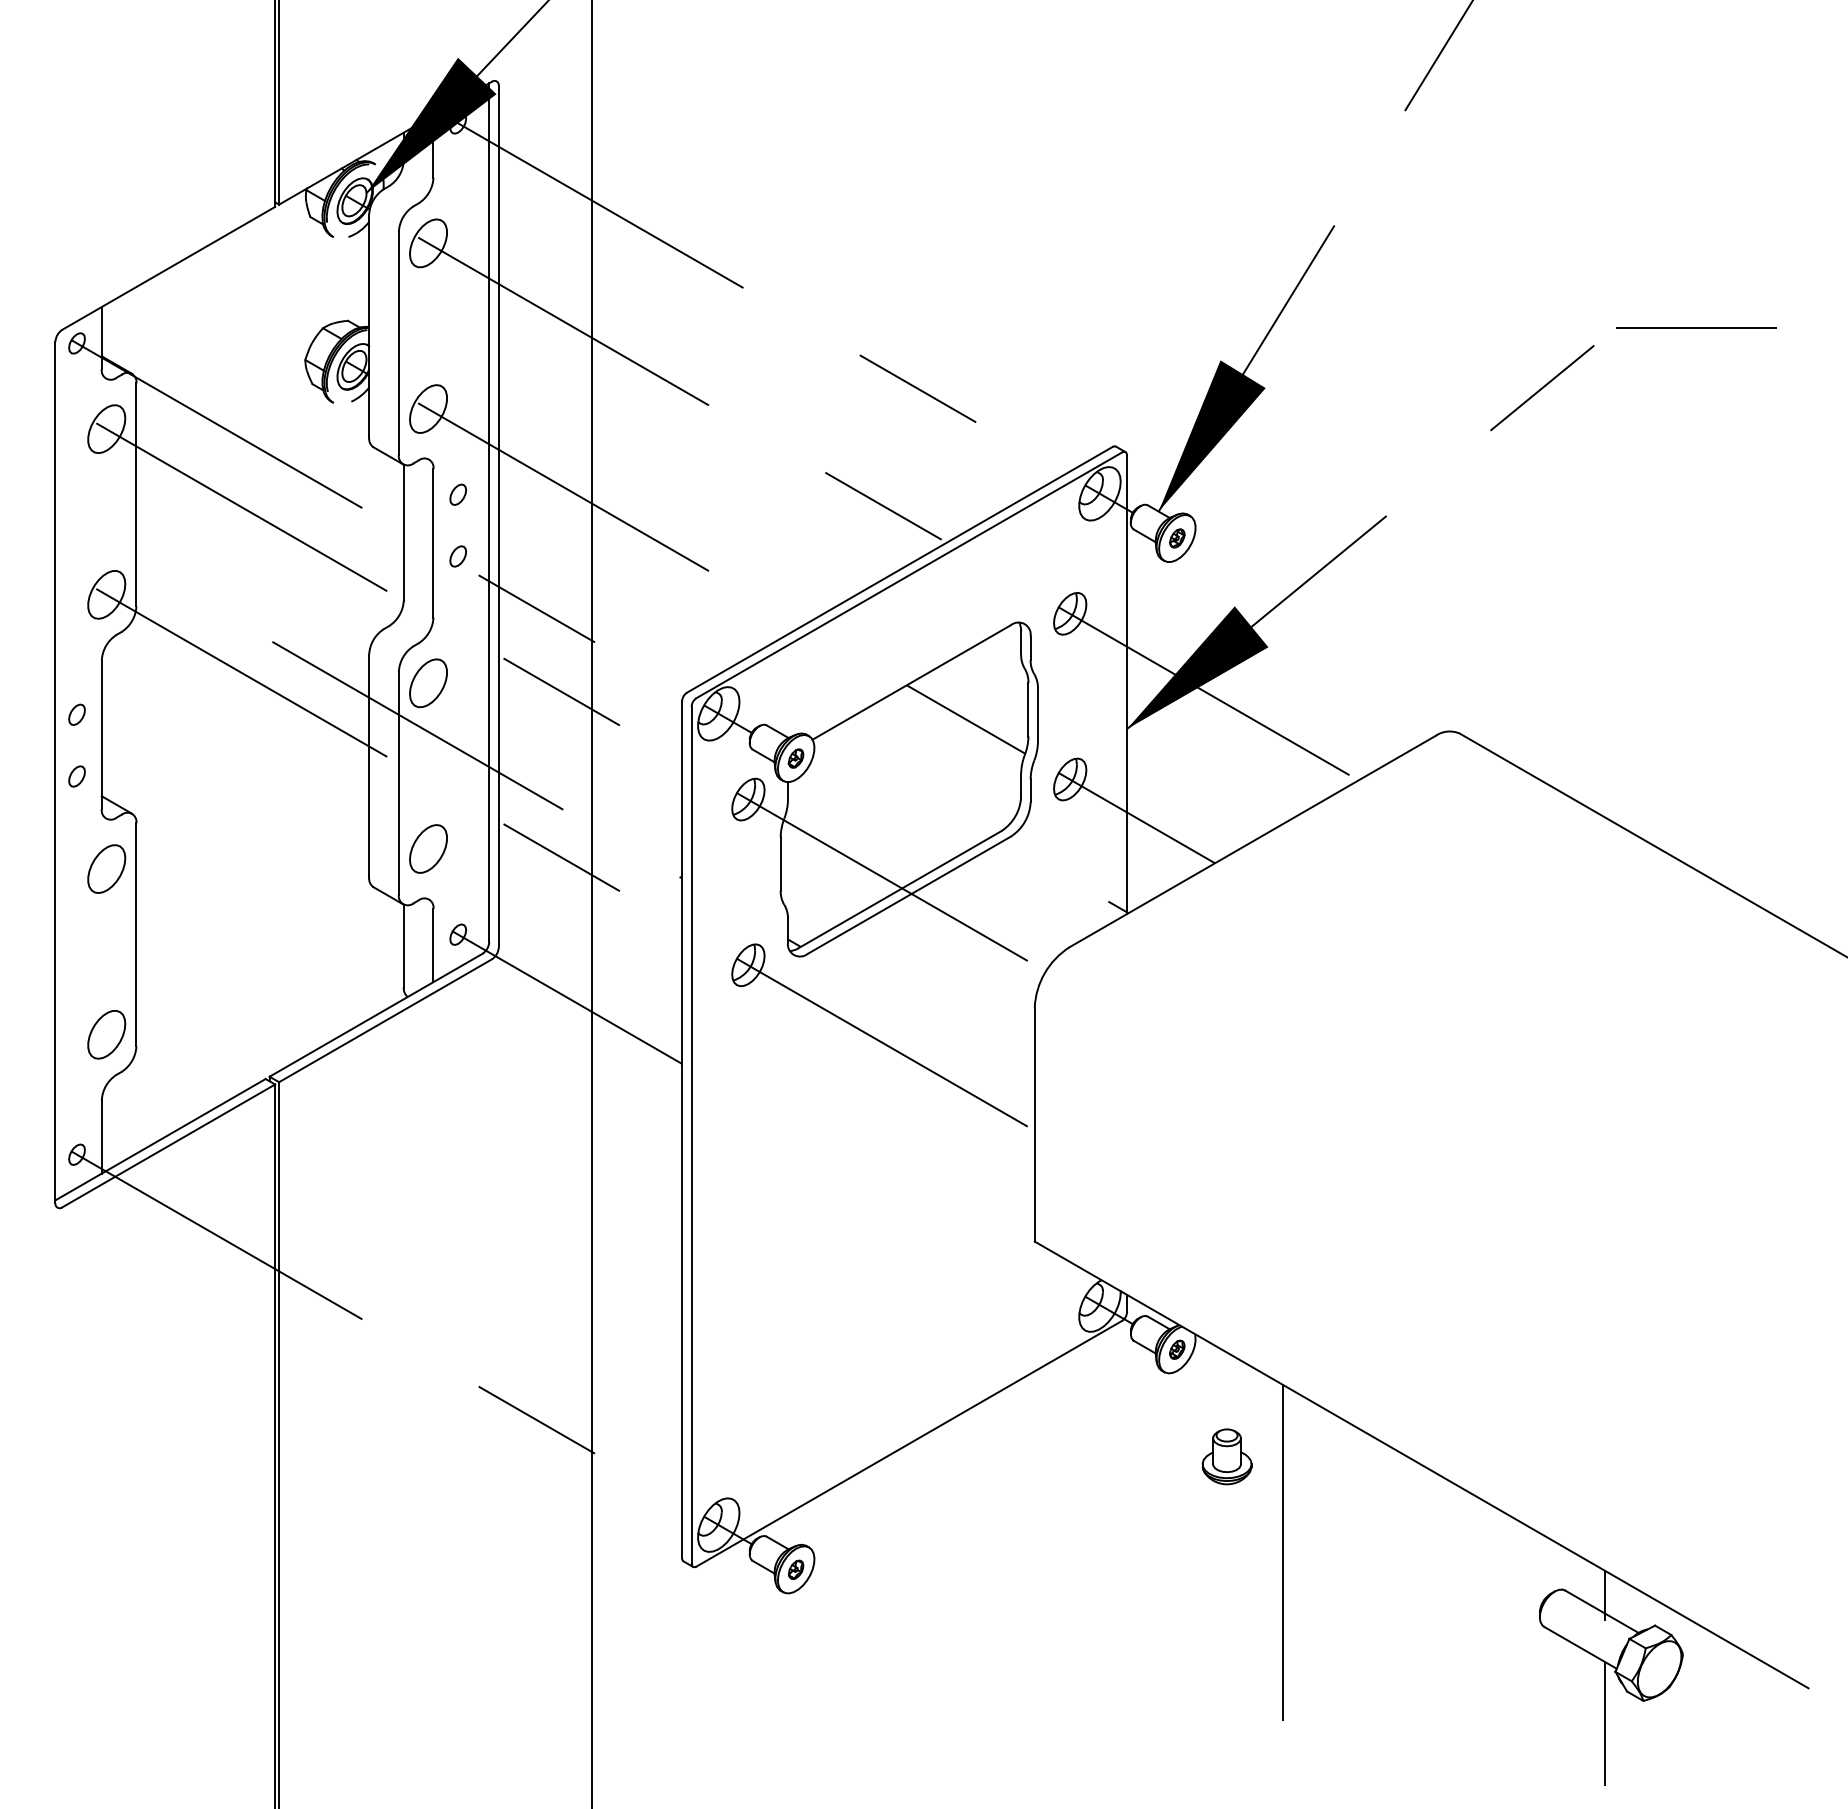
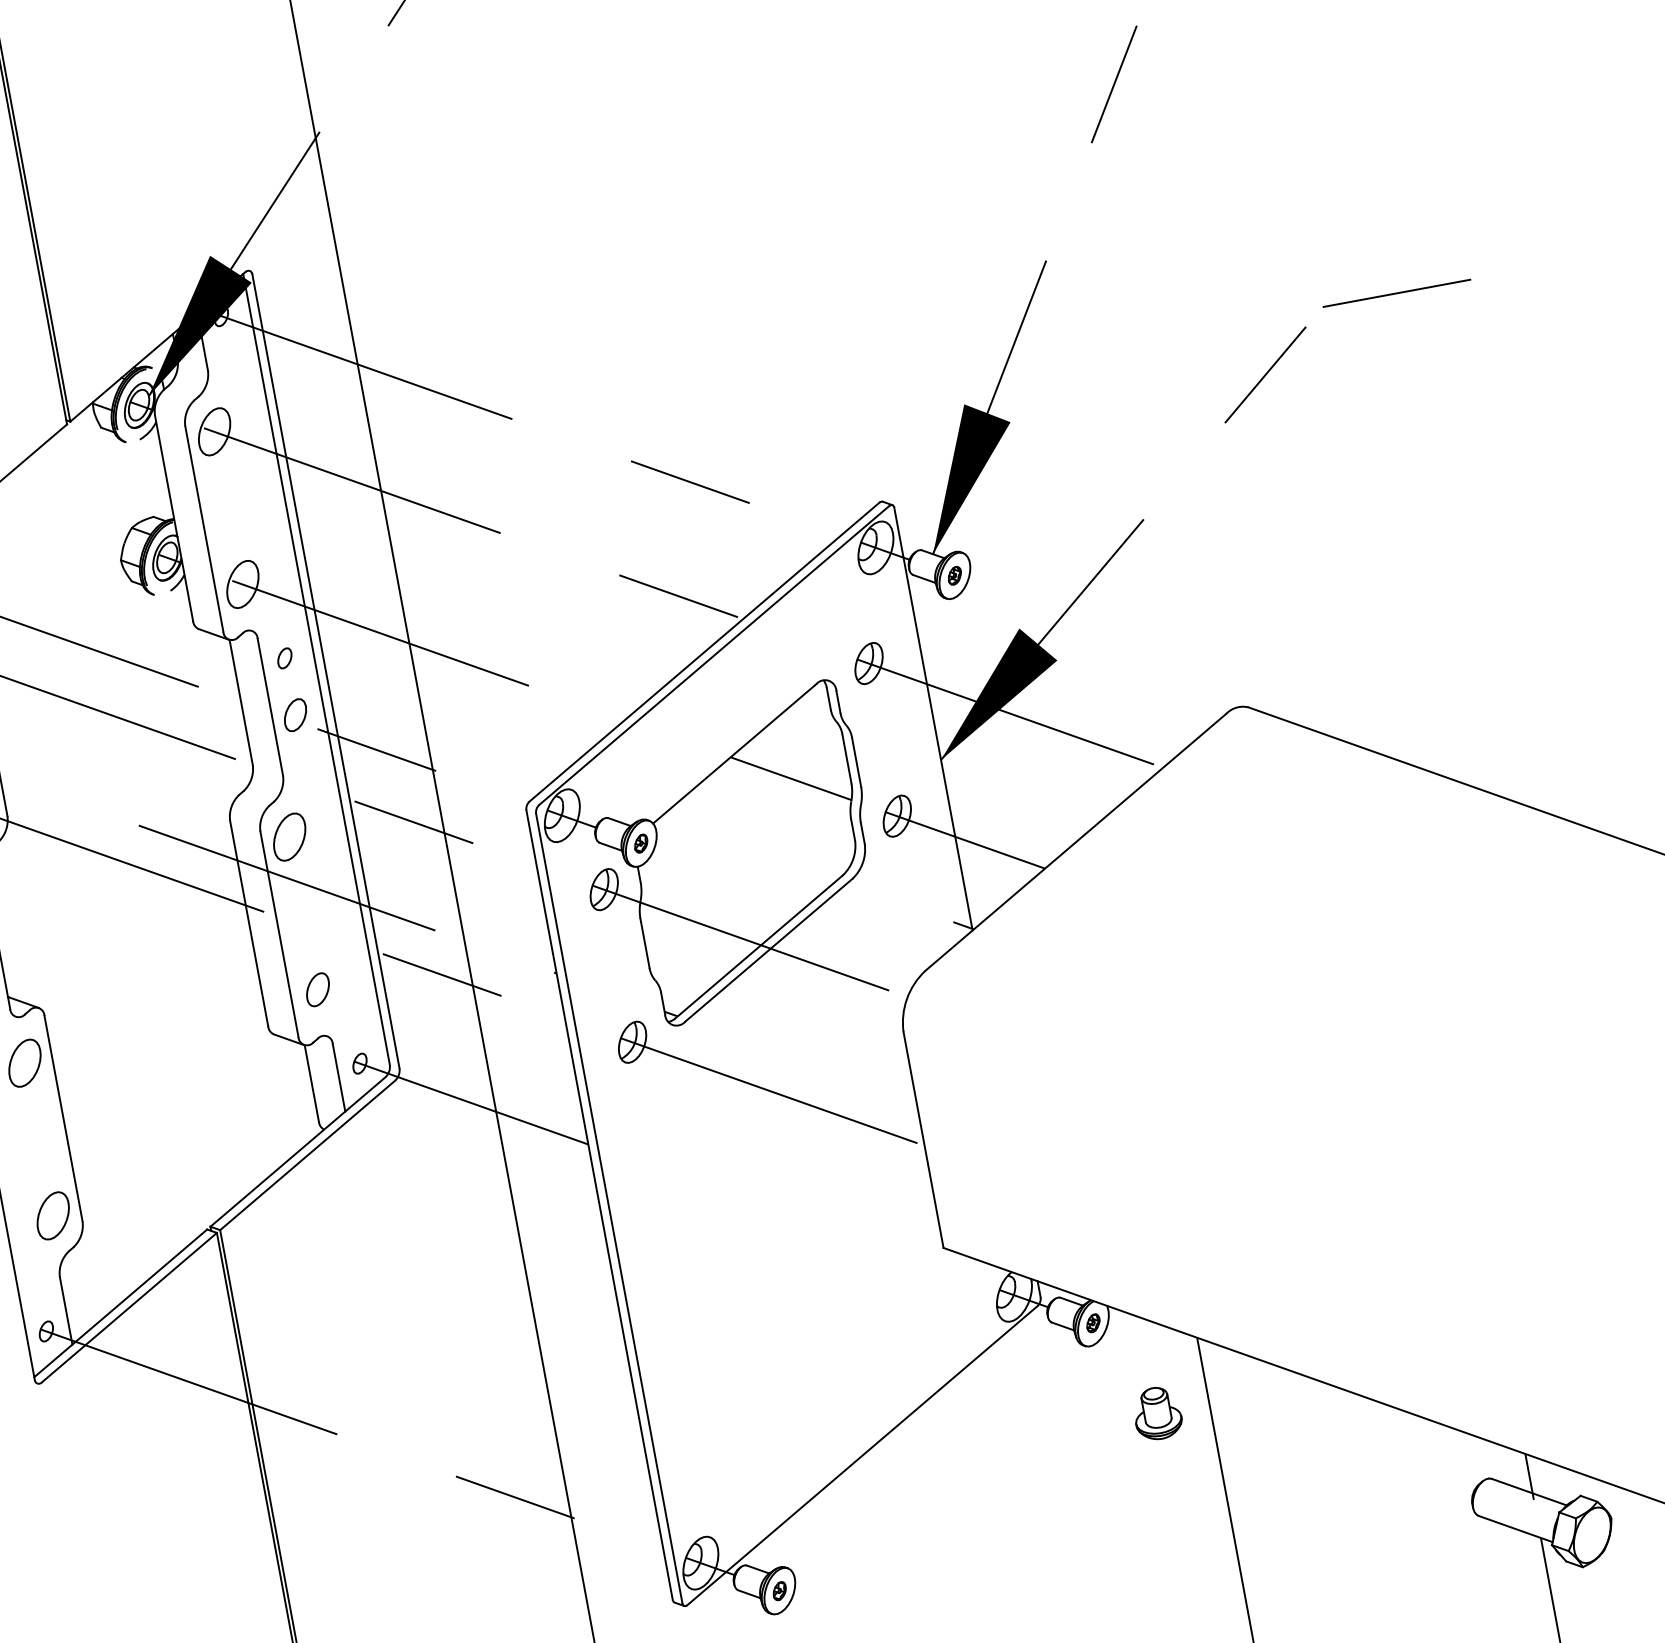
part: (457, 556) -> (294, 715), size x1.6
part: (428, 848) -> (317, 989), size x0.7

